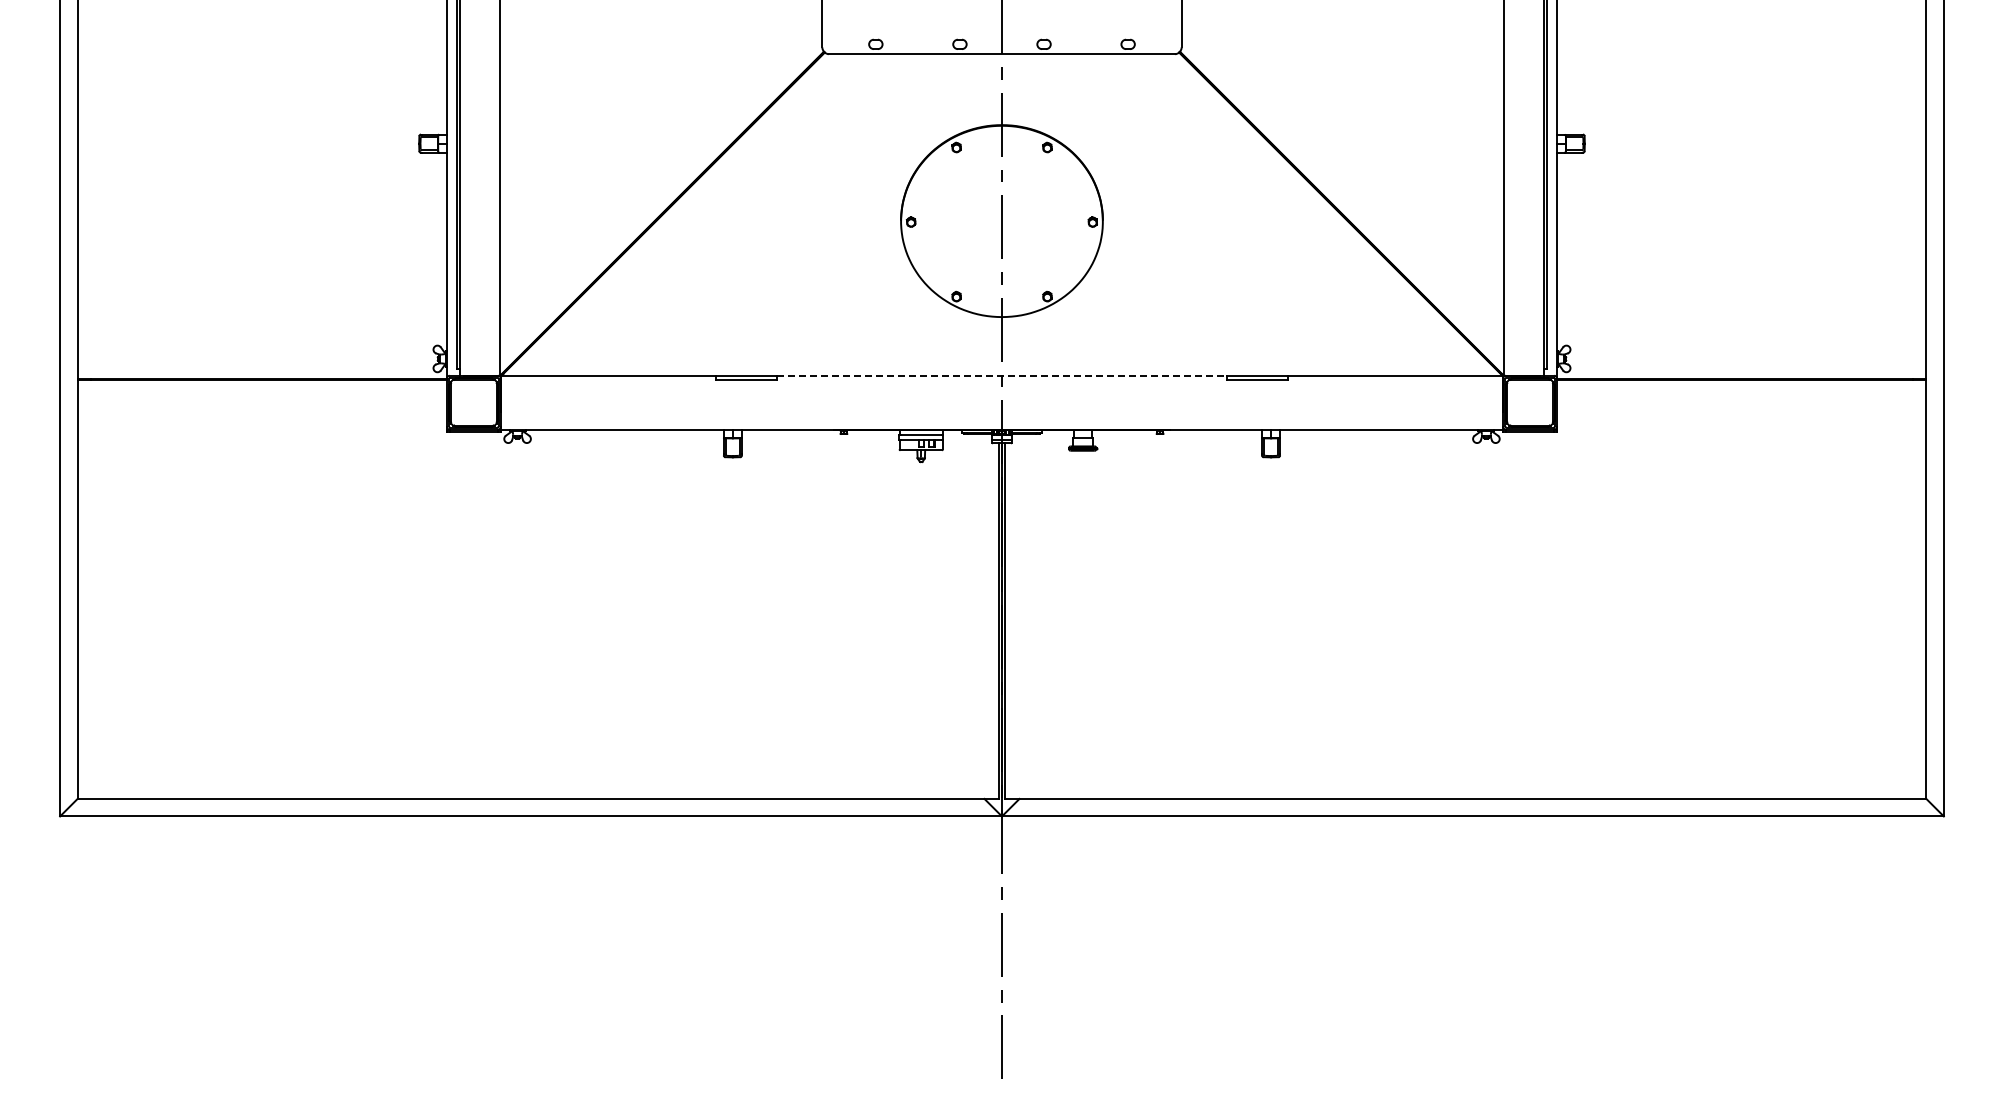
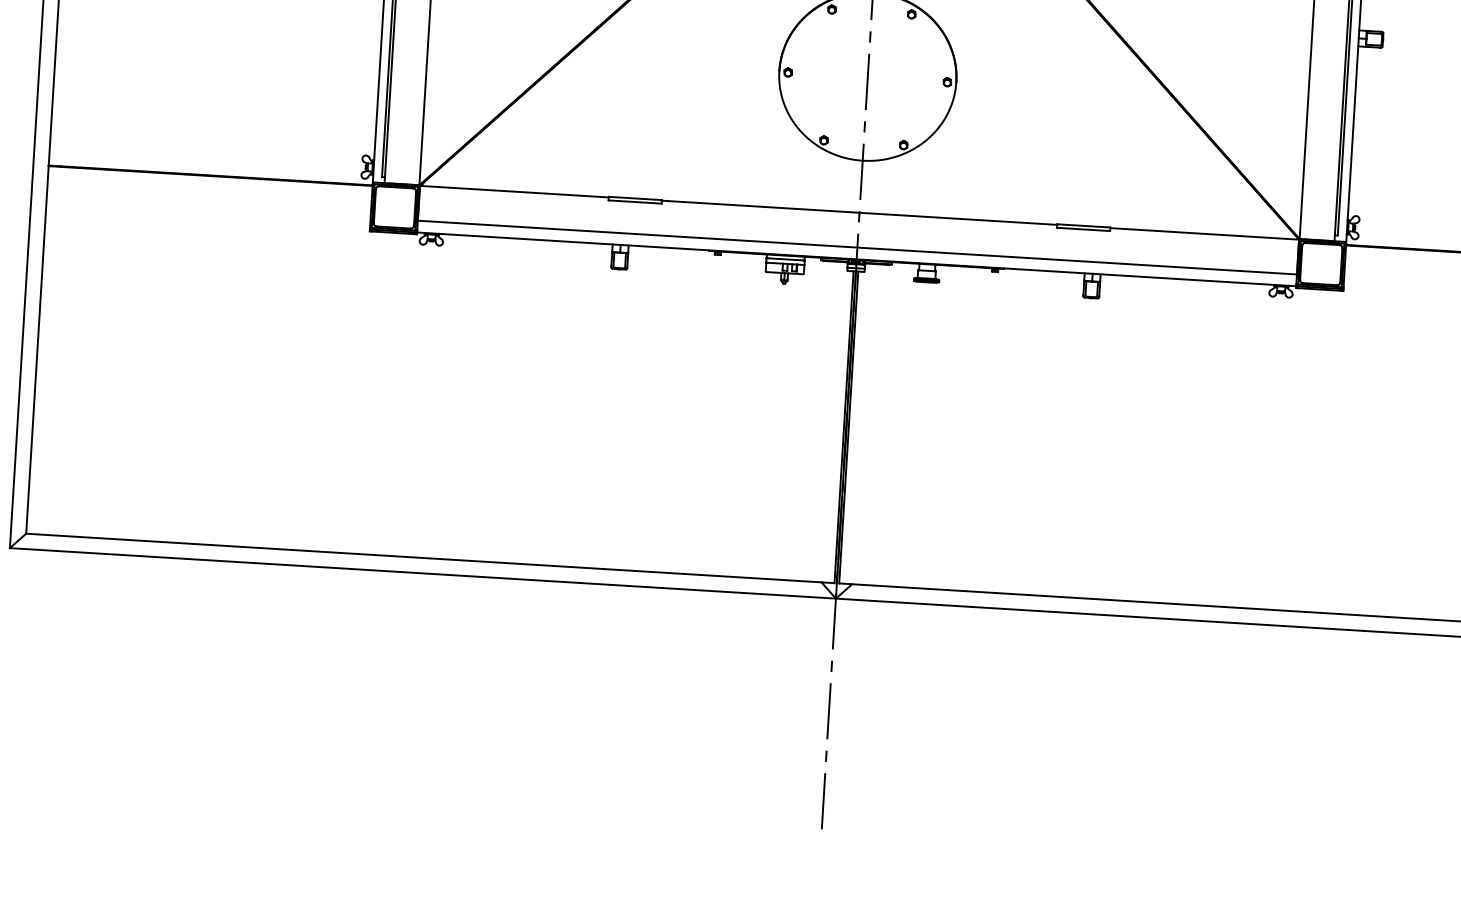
line: (1002, 376) -> (859, 212), dashed -> solid
line: (1001, 416) -> (856, 247), added

